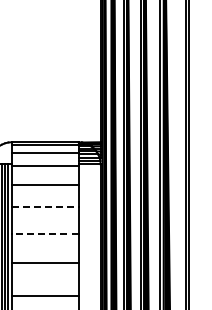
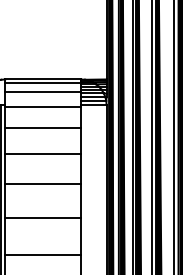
line: (45, 207) -> (43, 153), dashed -> solid
line: (44, 233) -> (42, 183), dashed -> solid

